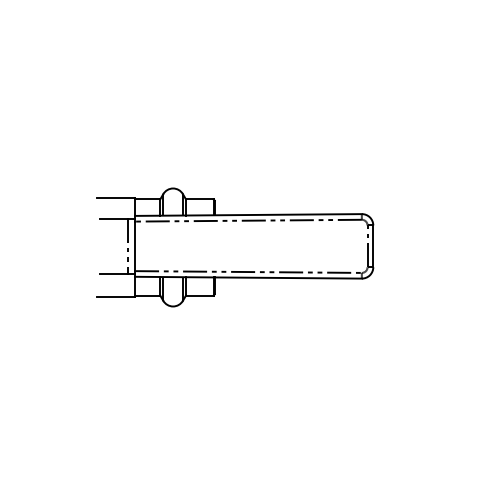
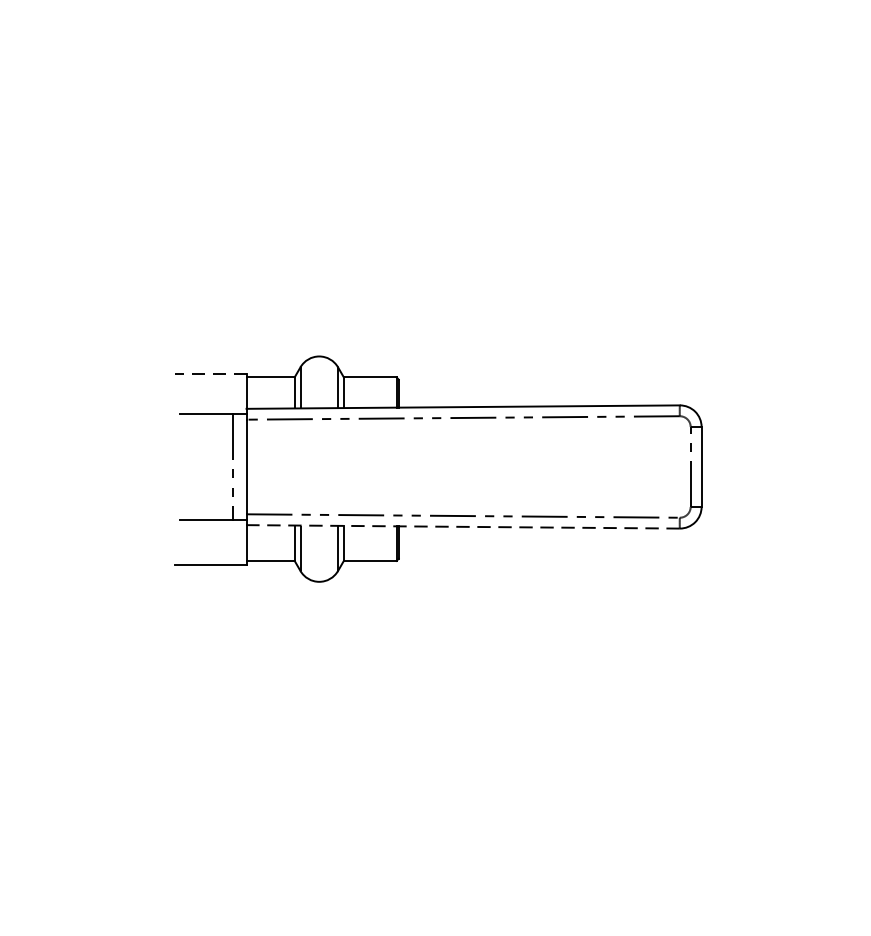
line: (116, 197) -> (211, 373), solid -> dashed
line: (247, 277) -> (461, 526), solid -> dashed

